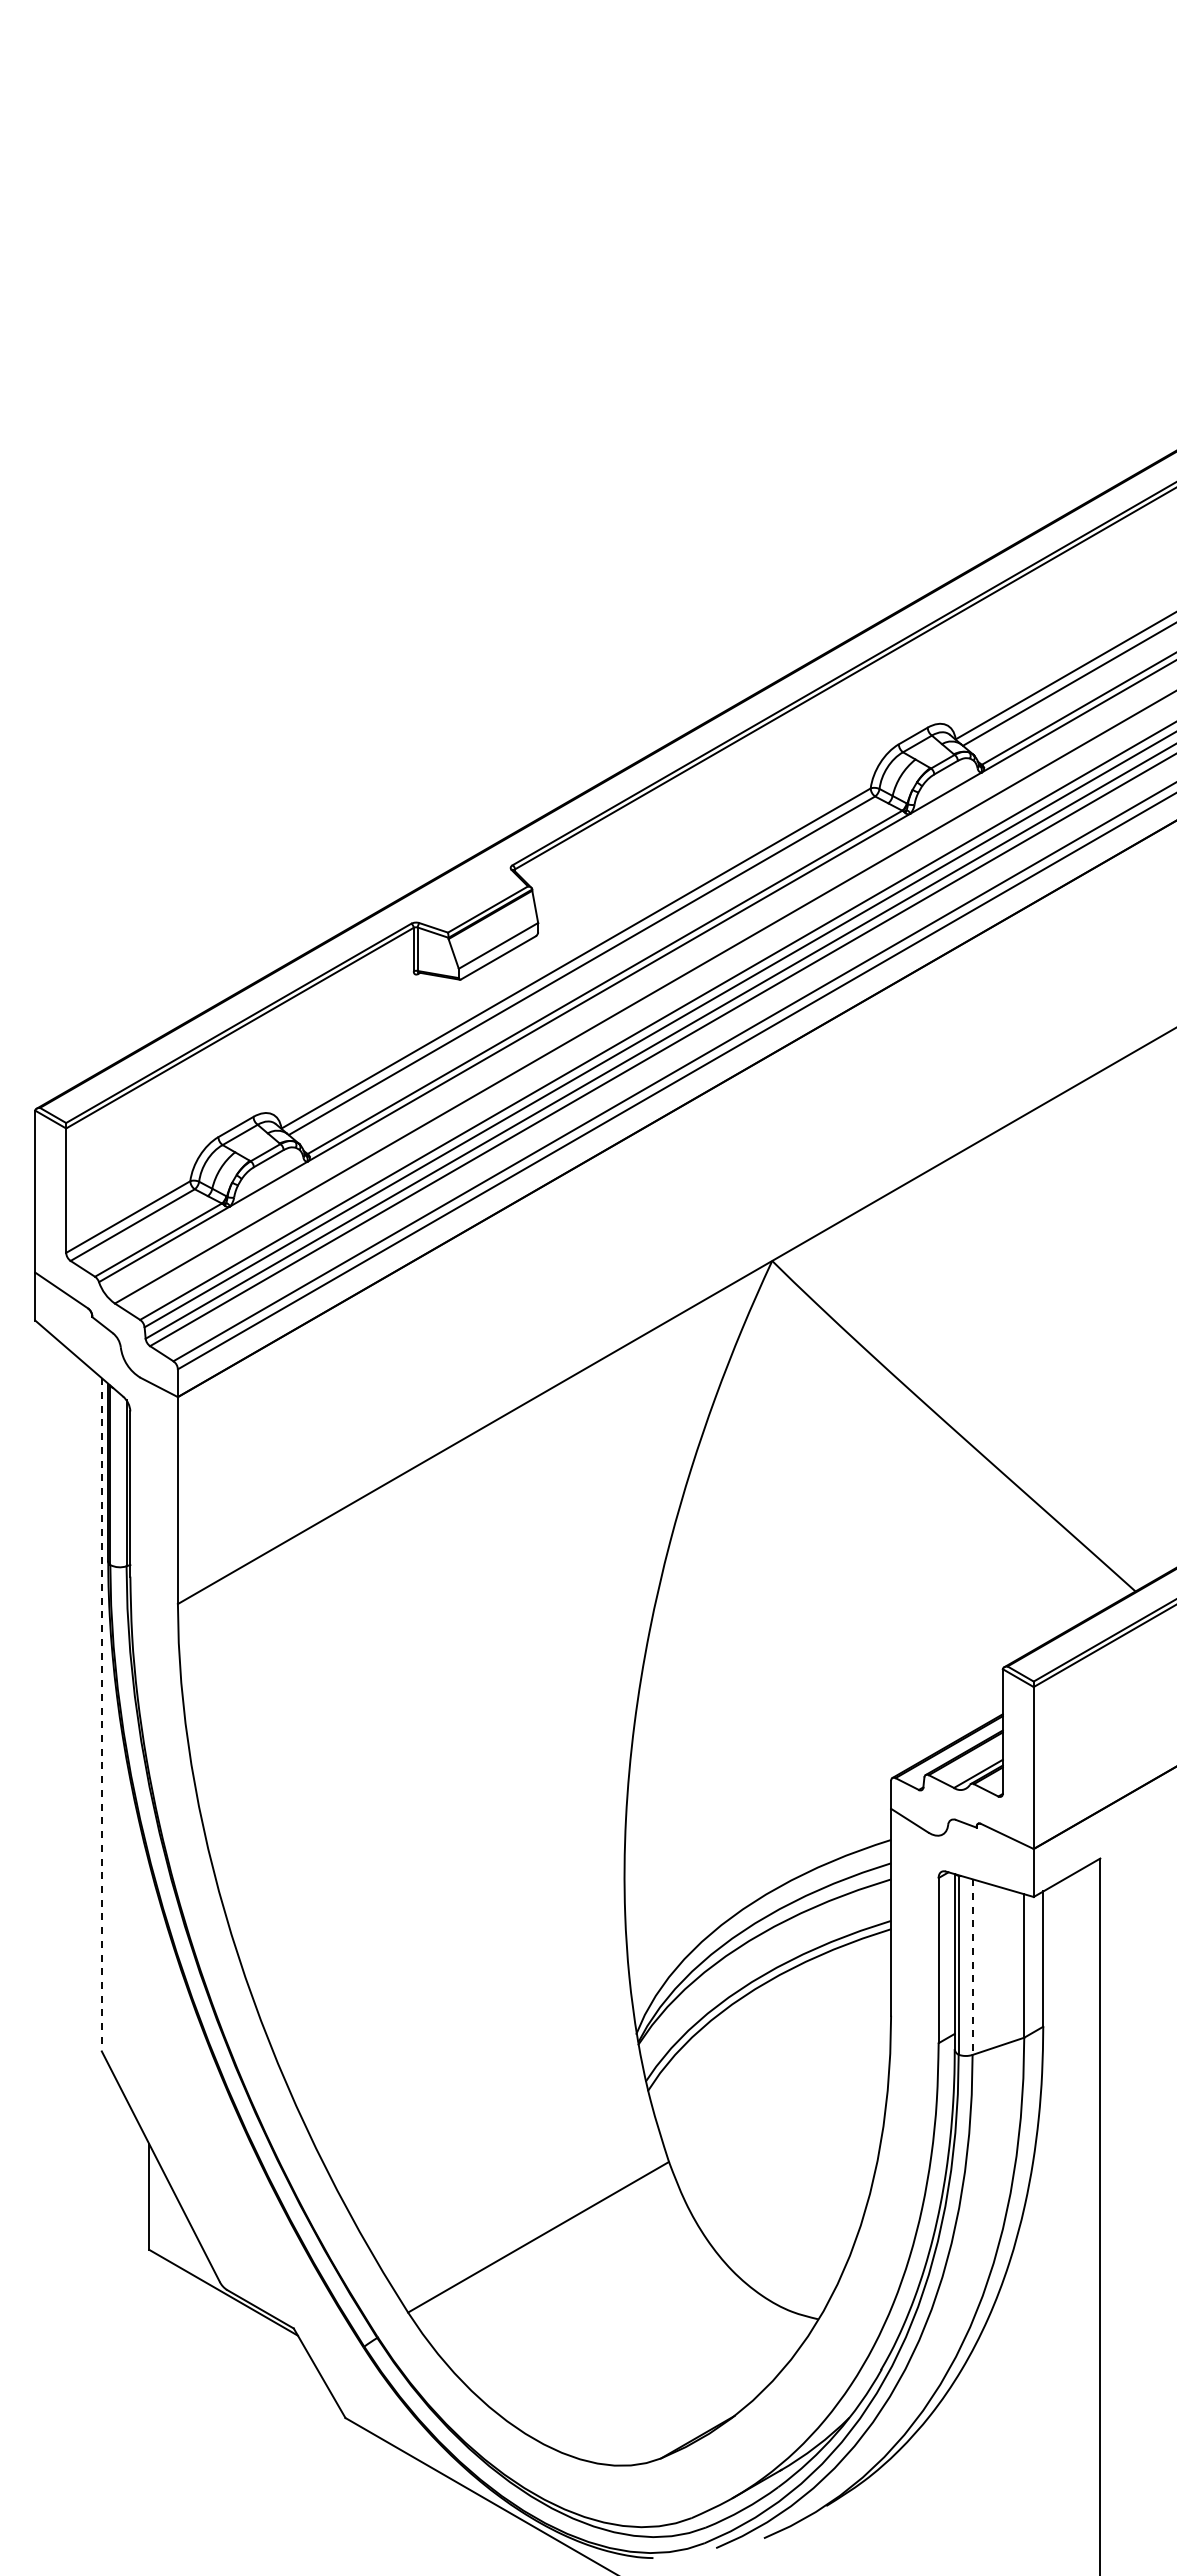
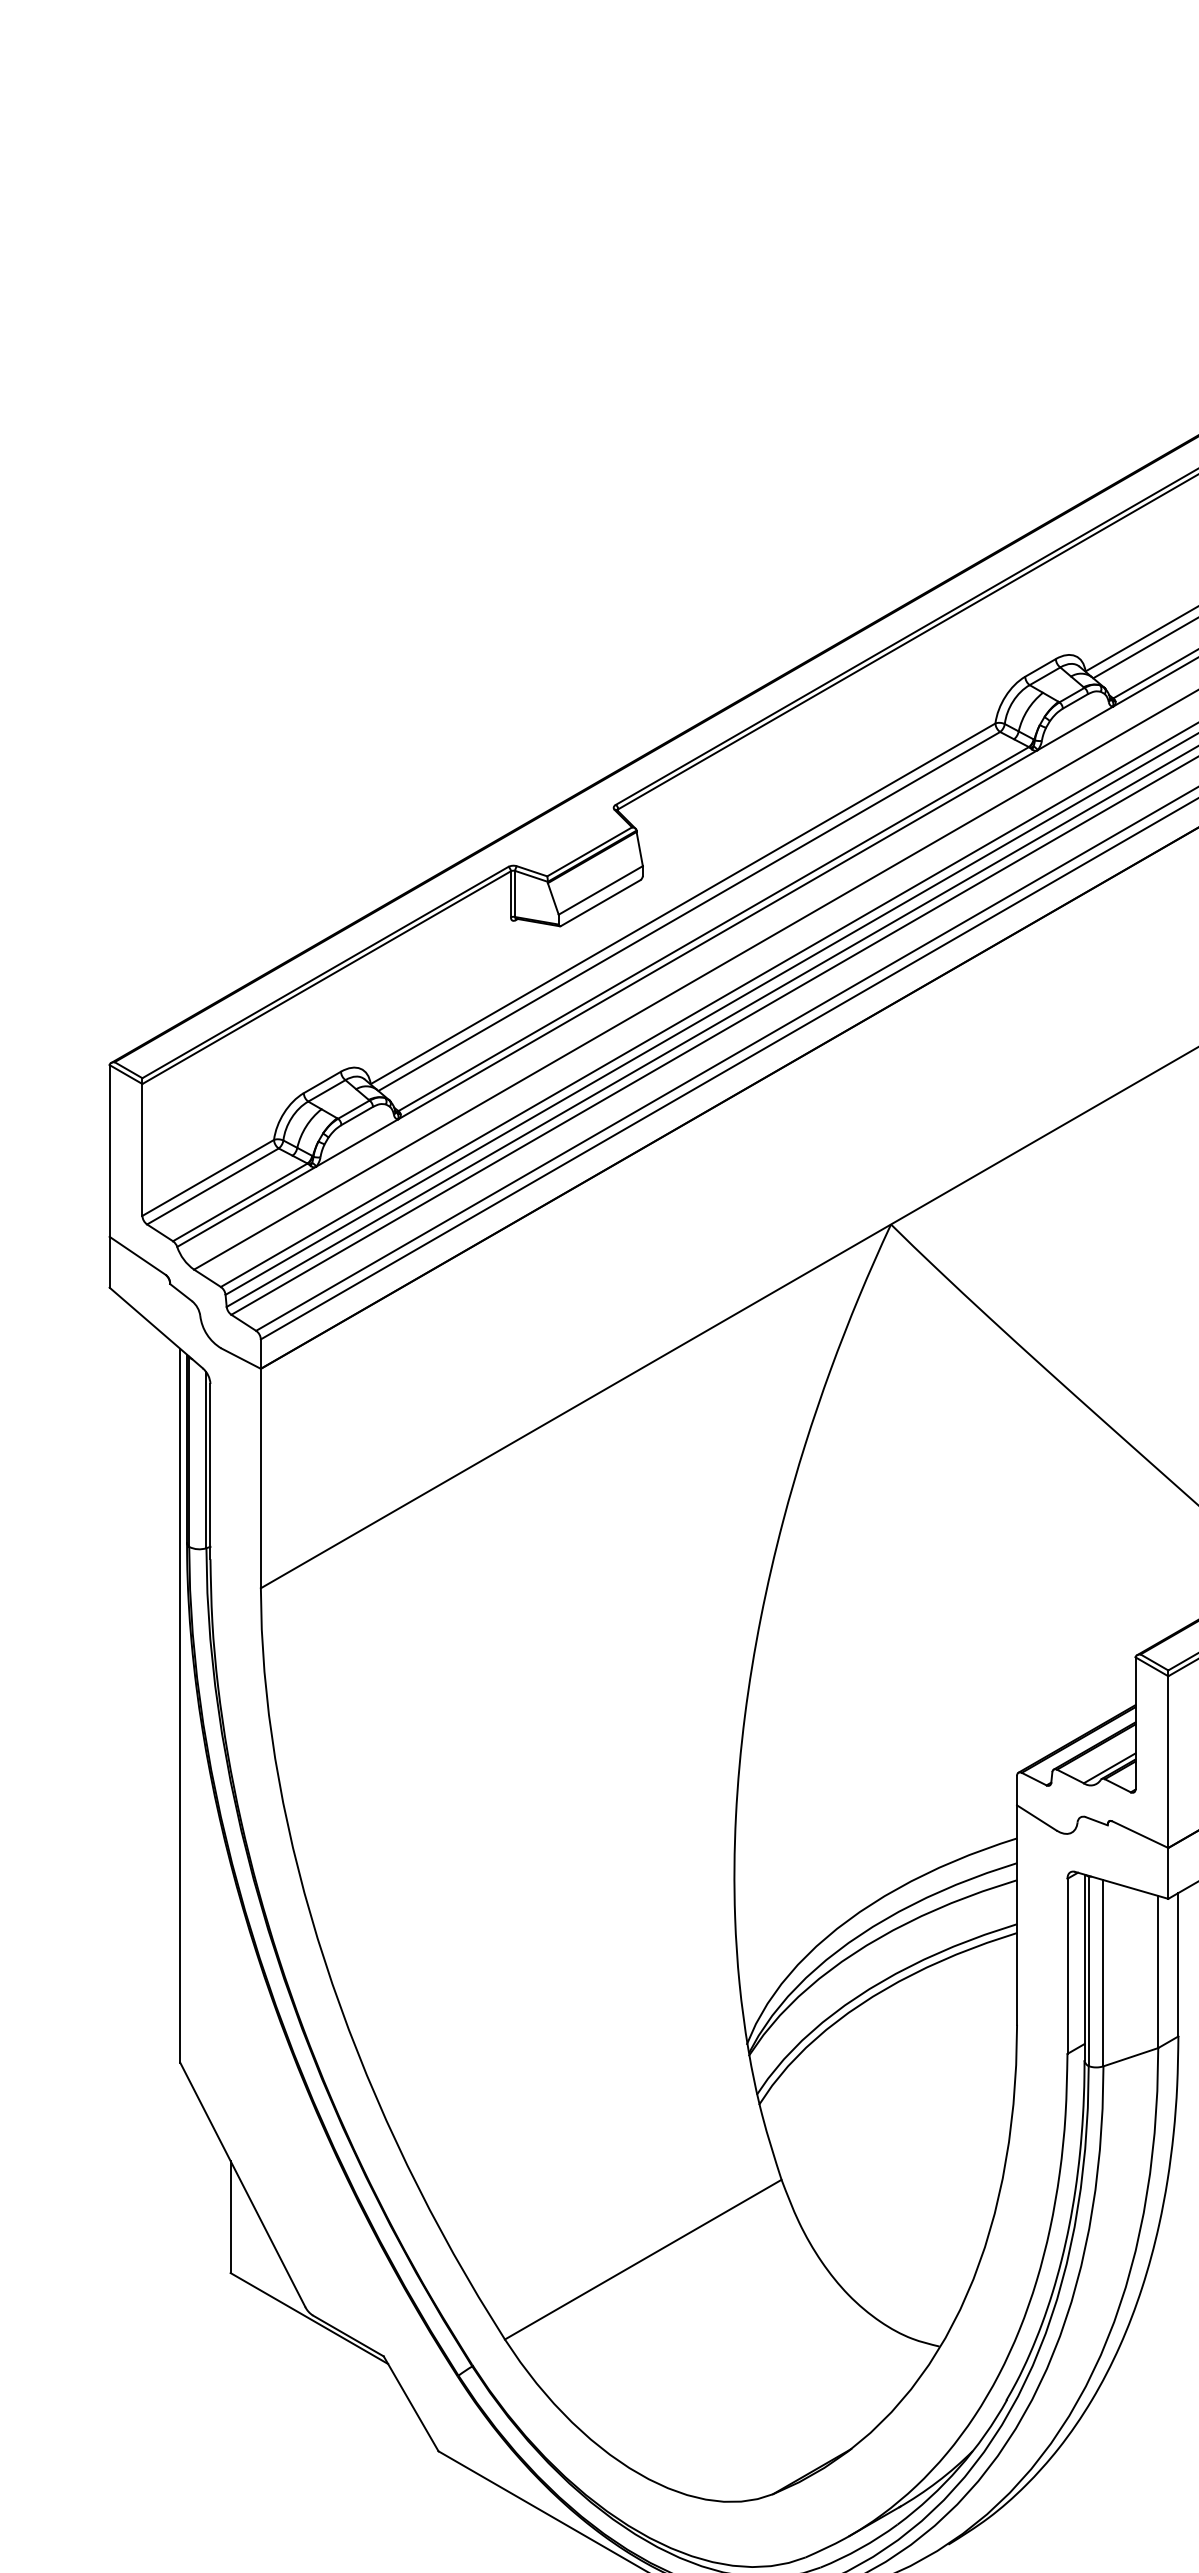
line: (101, 1714) -> (179, 1705), dashed -> solid
line: (972, 1967) -> (1103, 1973), dashed -> solid

